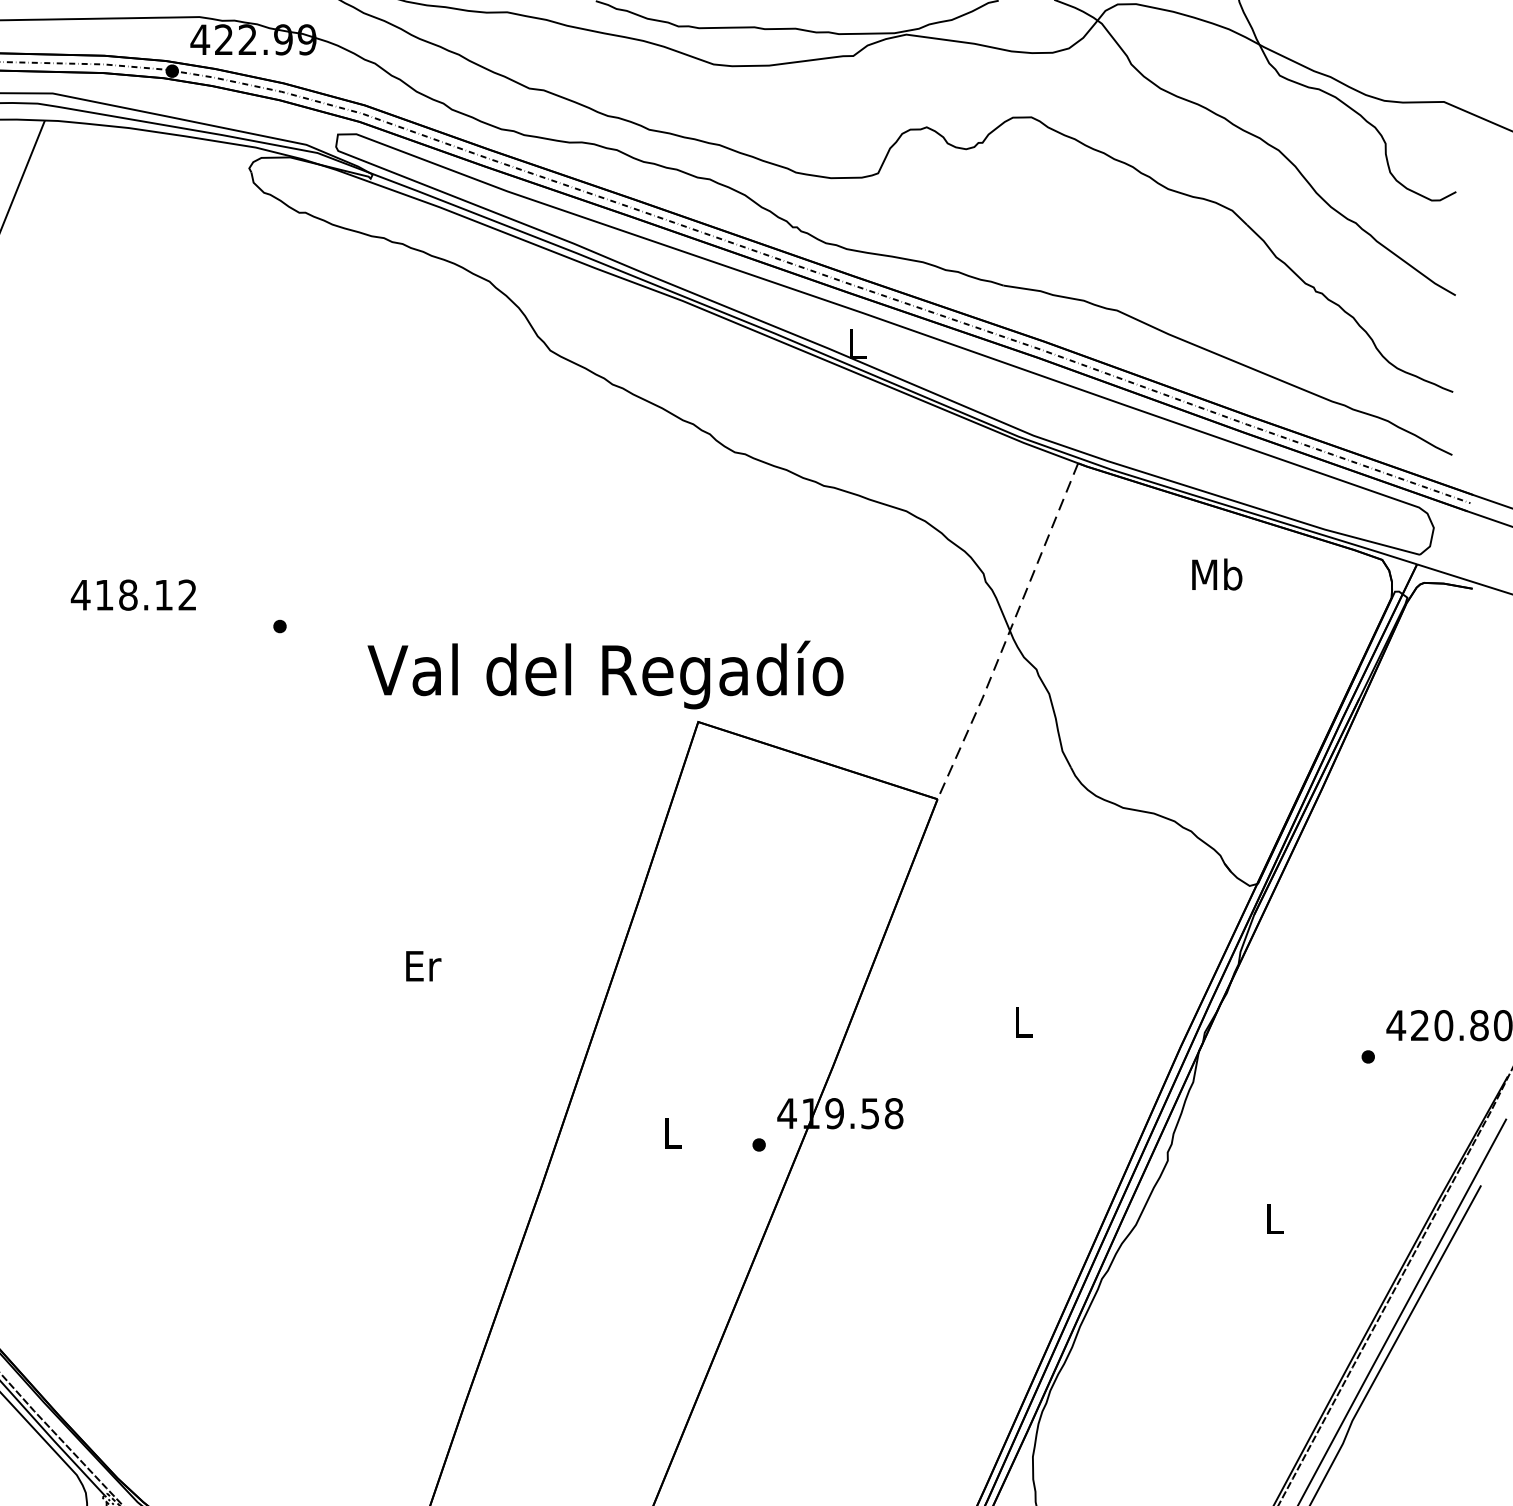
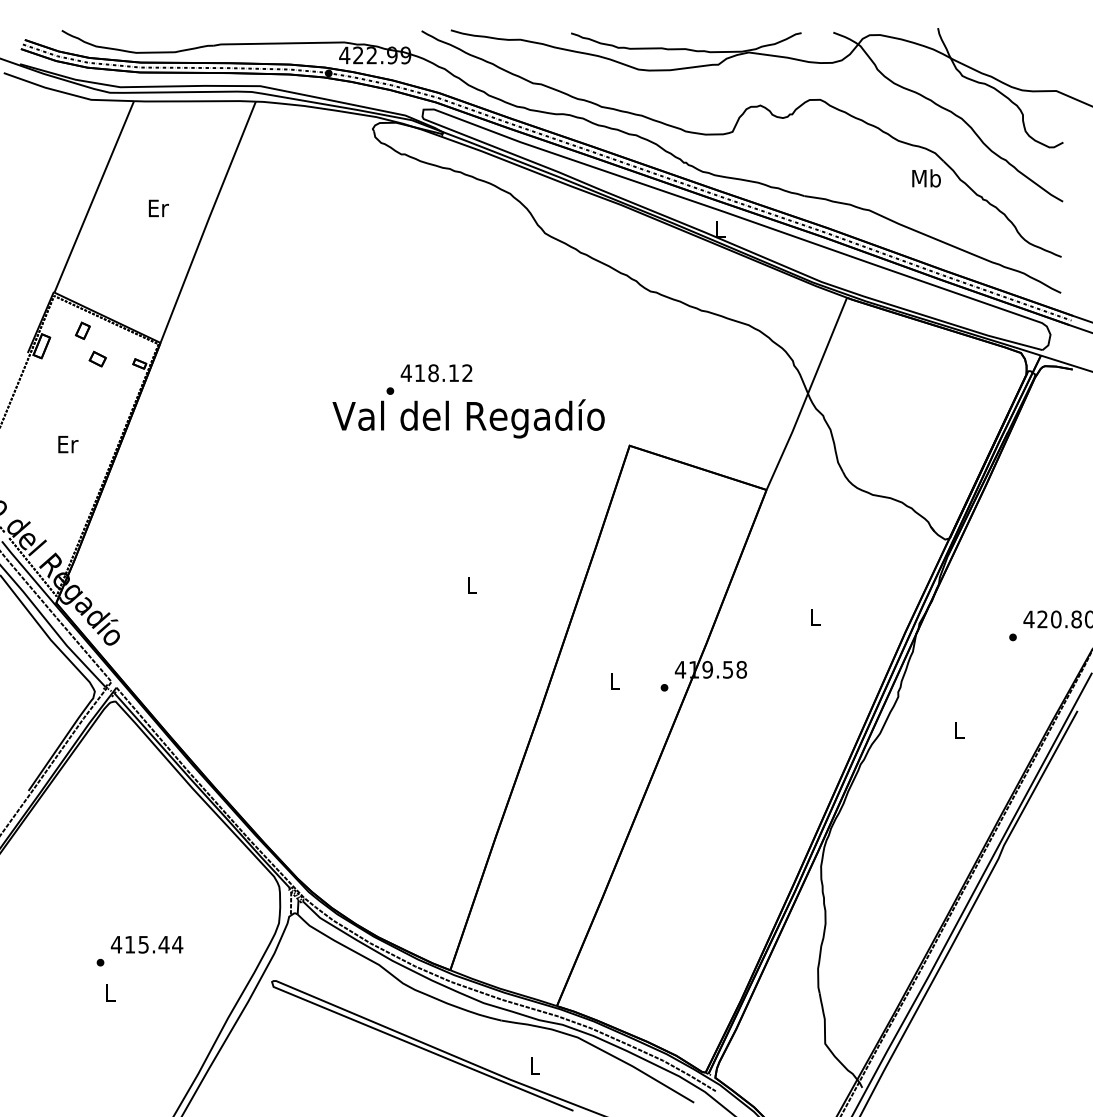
text: (1217, 574) -> (926, 178), moved
text: (133, 595) -> (436, 373), moved
line: (1009, 634) -> (807, 395), dashed -> solid
text: (605, 674) -> (468, 418), moved
text: (423, 966) -> (472, 585), Er -> L

